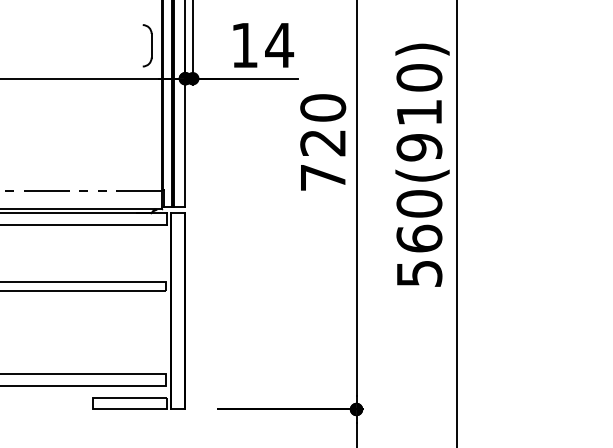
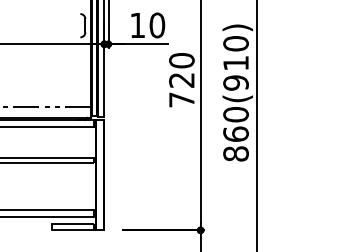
text: (279, 45) -> (157, 25), 14 -> 10
text: (418, 272) -> (235, 153), 560(910) -> 860(910)

